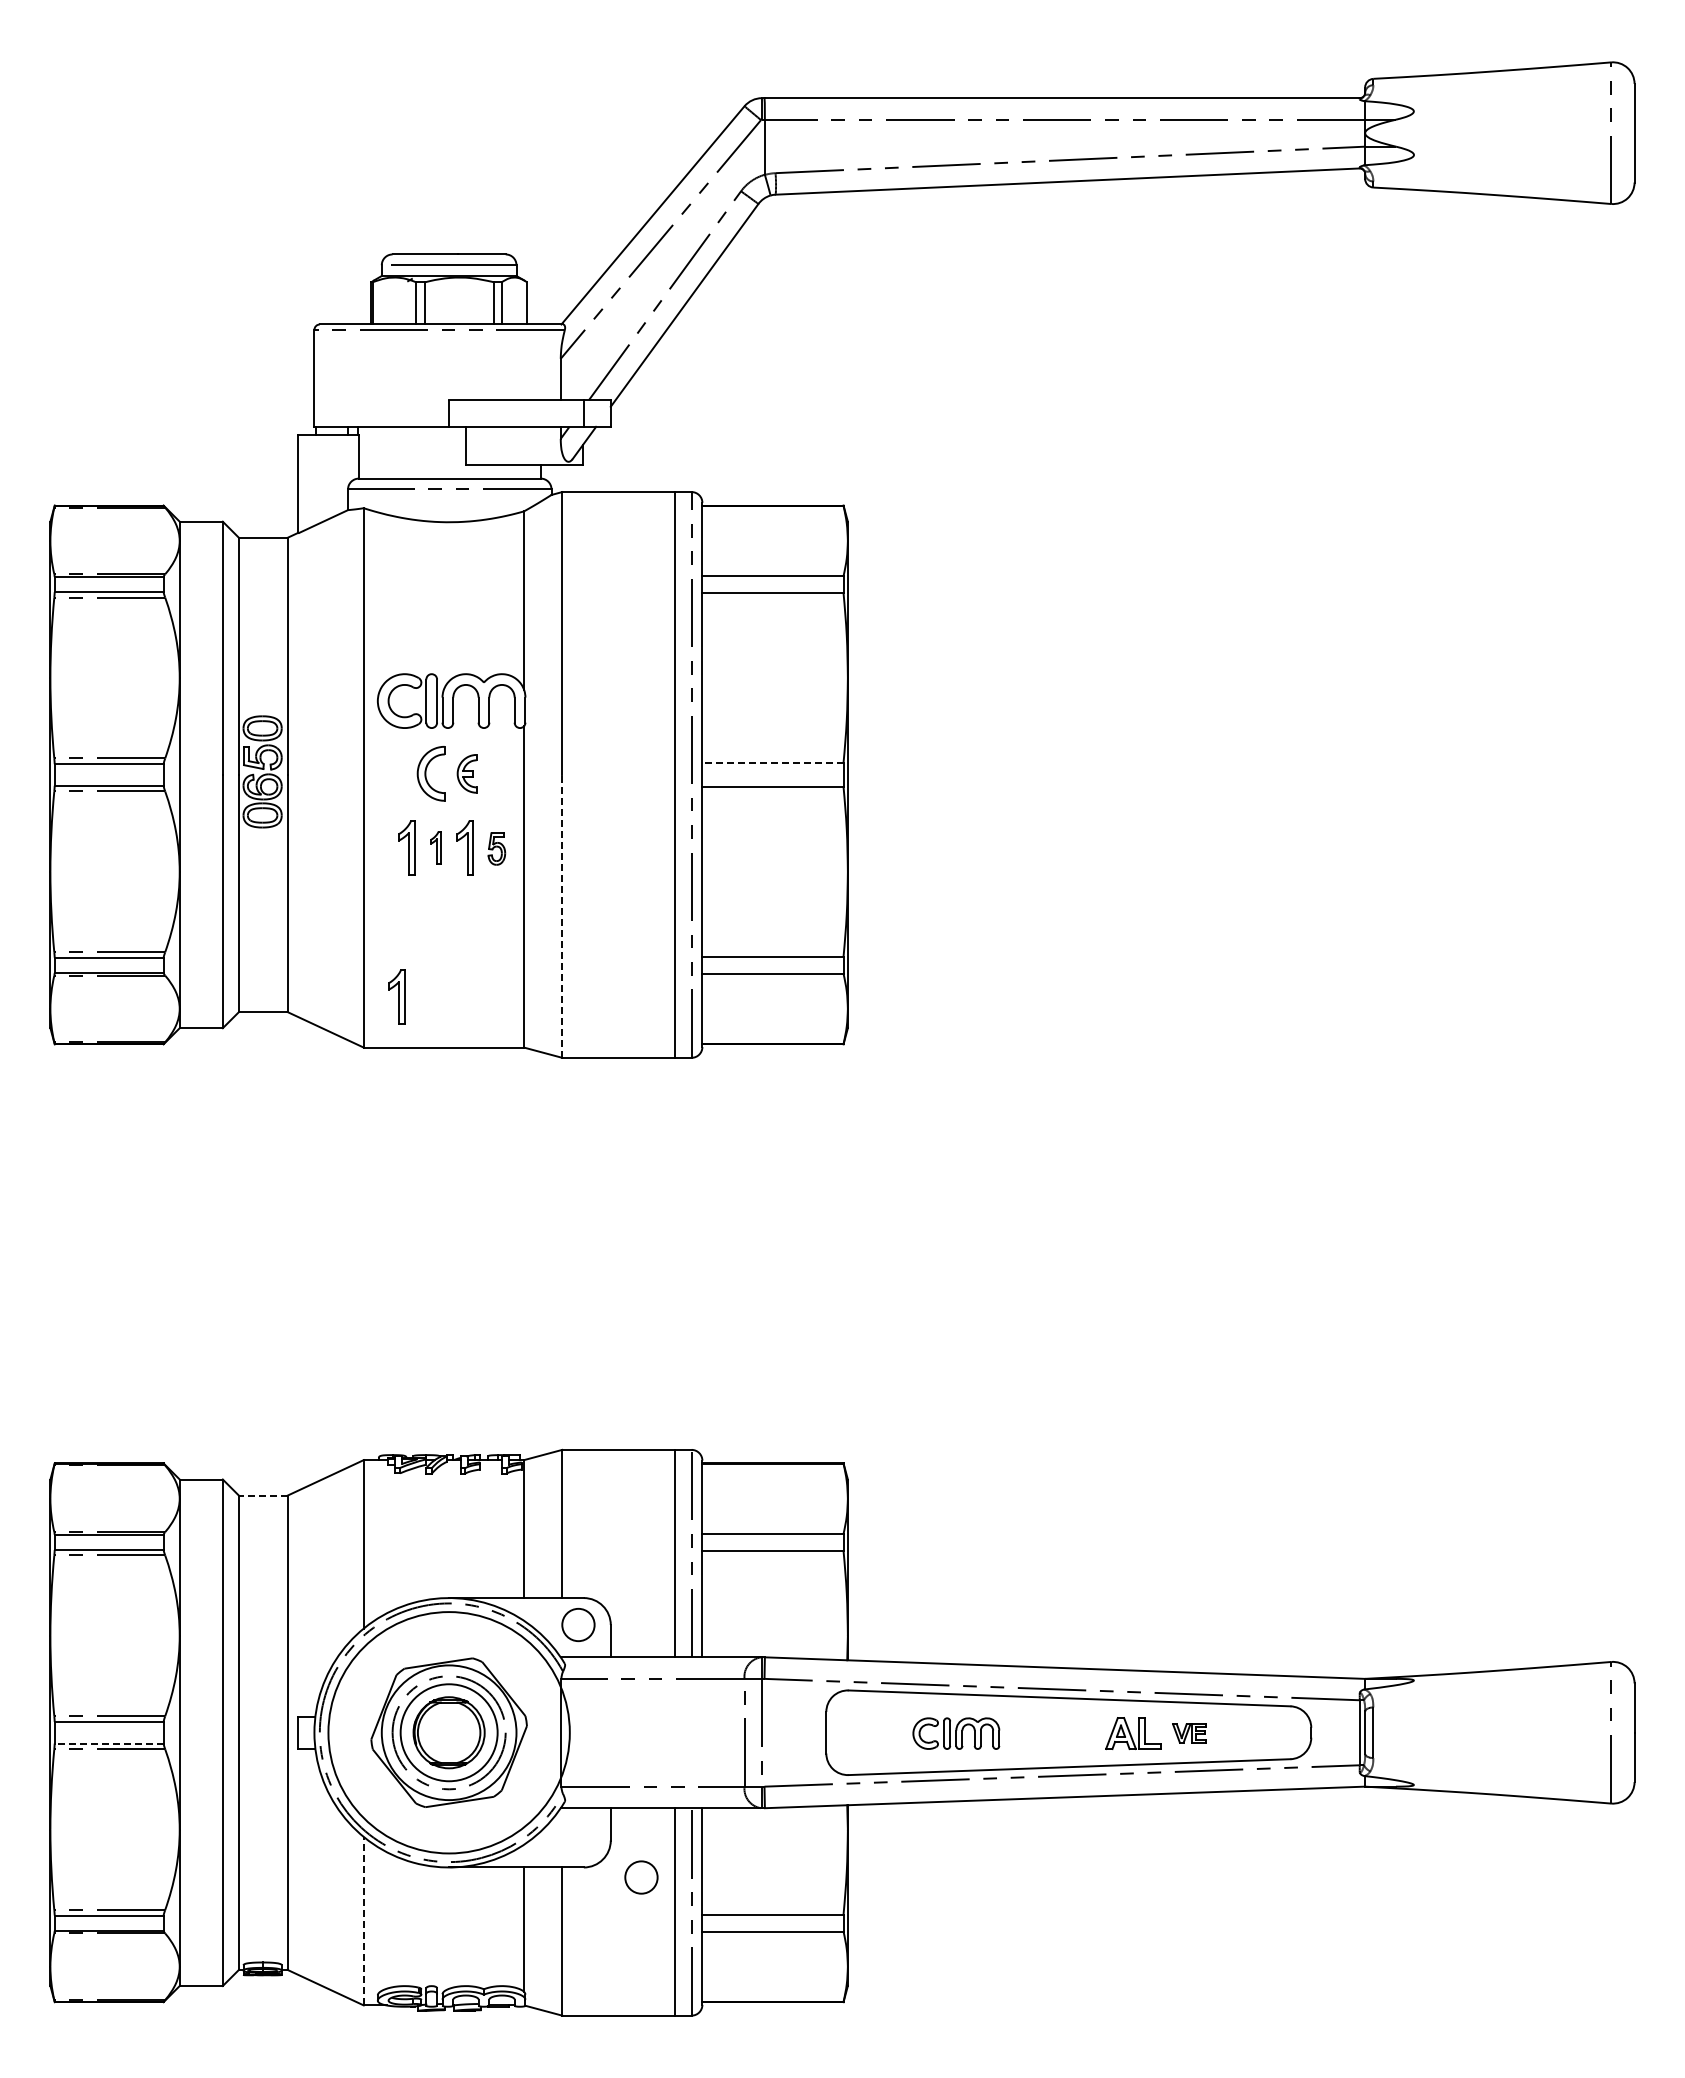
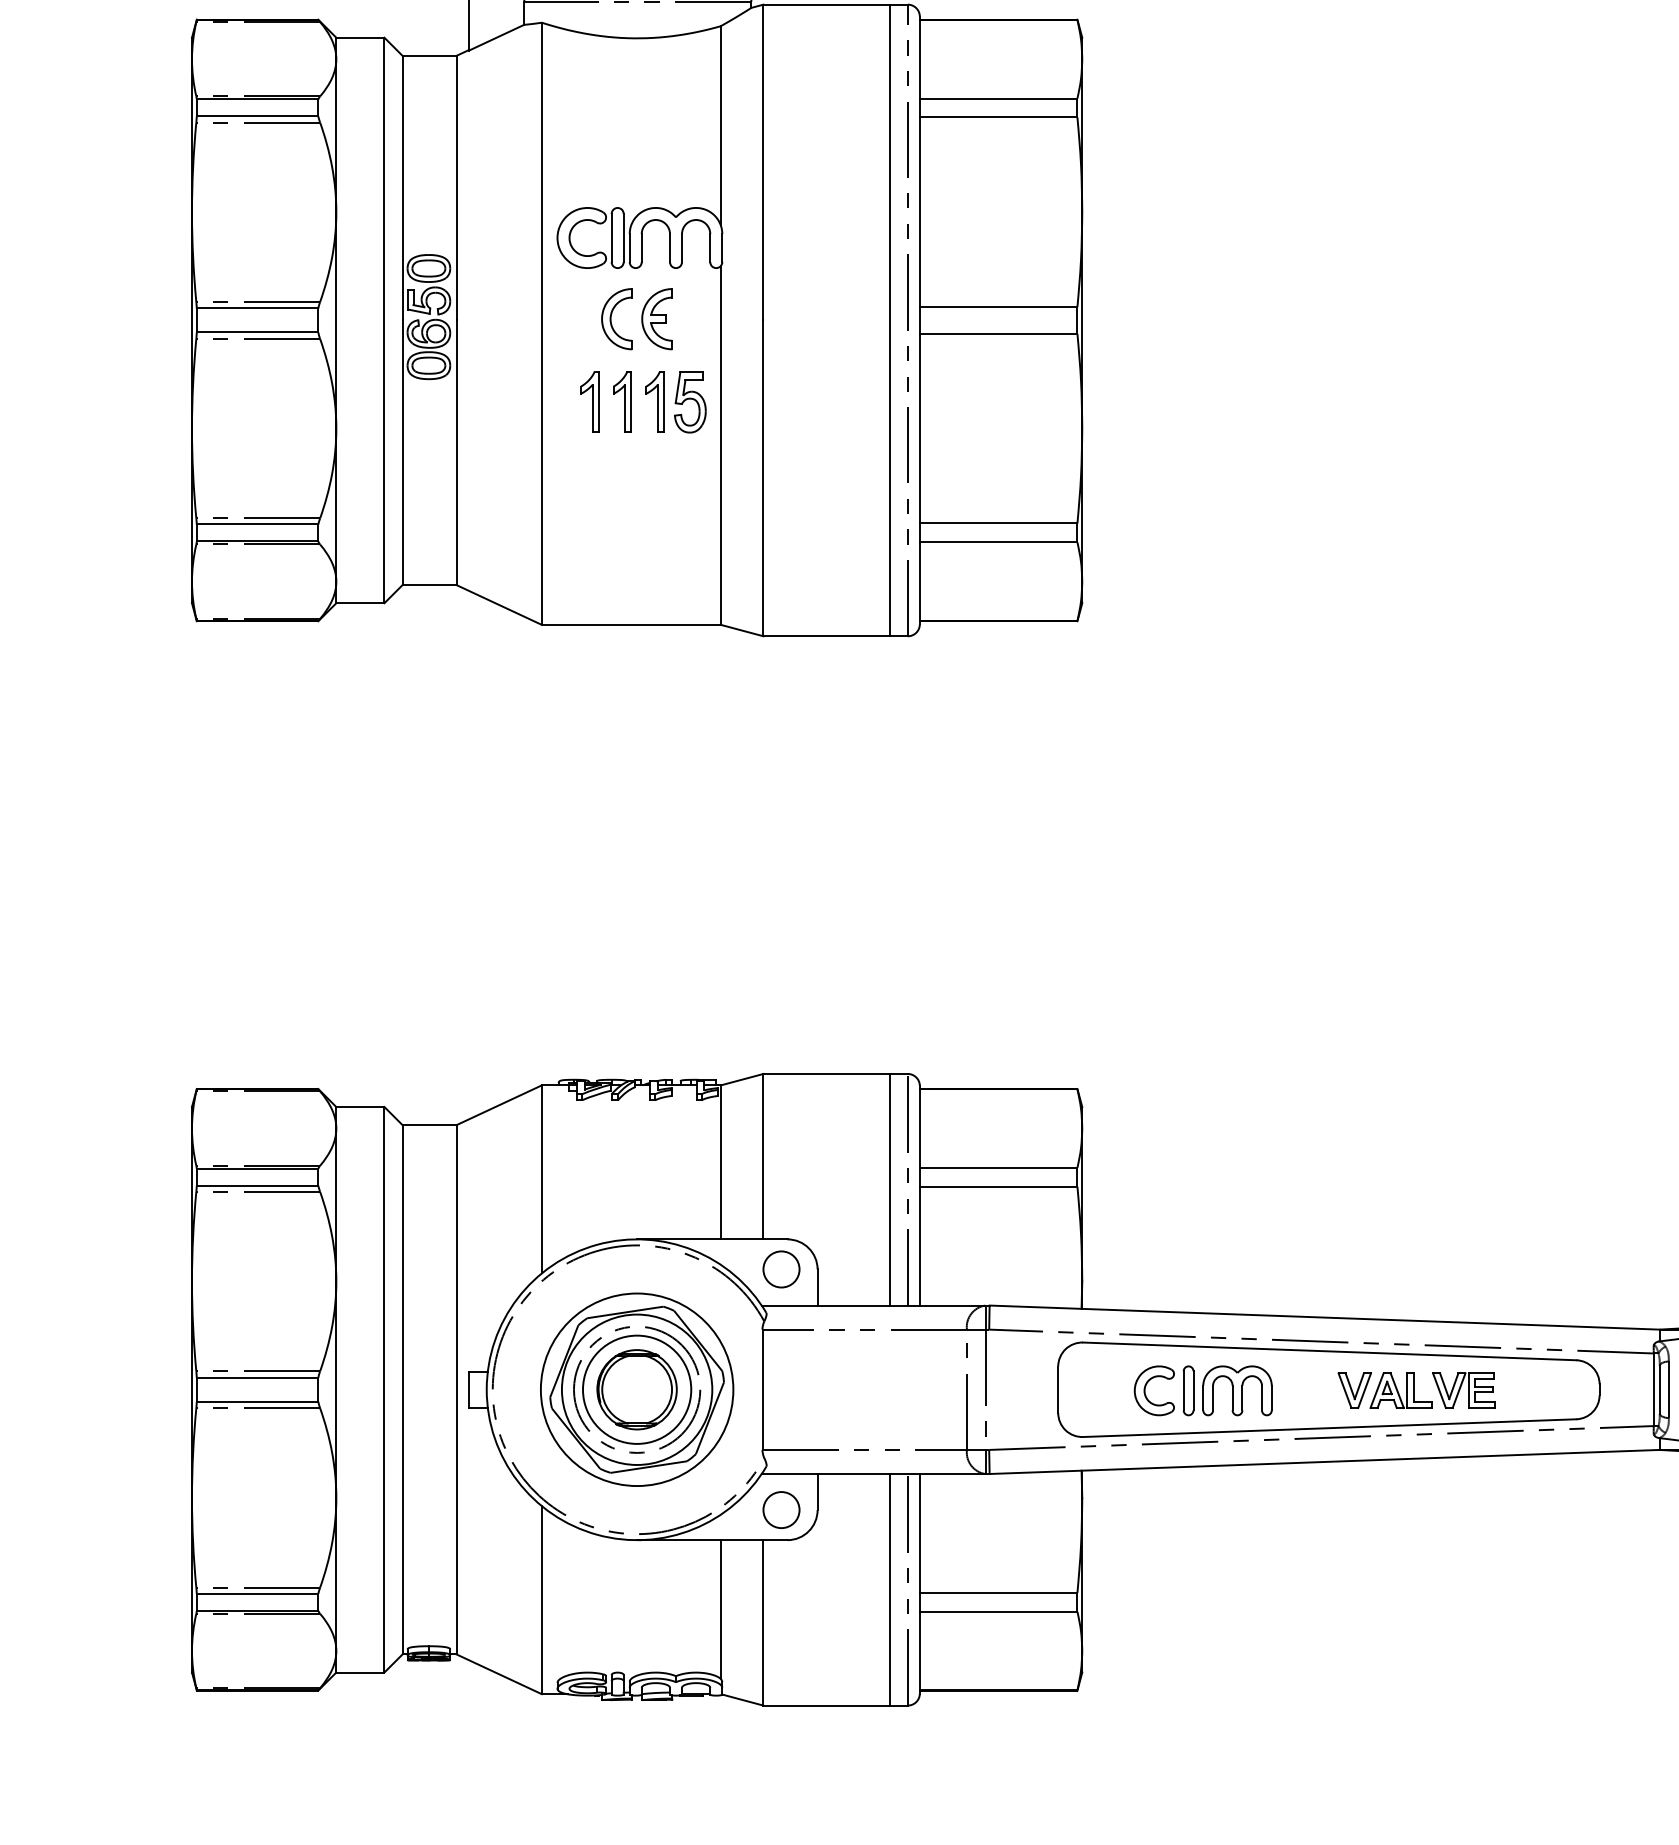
line: (772, 762) -> (998, 306), dashed -> solid
part: (466, 773) -> (656, 318), size x1.43
part: (435, 847) -> (621, 401), size x1.67
part: (496, 848) -> (689, 402), size x1.67
line: (562, 915) -> (763, 477), dashed -> solid
part: (396, 996) -> (578, 567), removed
line: (262, 1495) -> (428, 1124), dashed -> solid
circle: (448, 1732) -> (636, 1389), size x0.71
part: (956, 1733) -> (1203, 1390), size x1.43
part: (1091, 1733) -> (1354, 1390), added
part: (1189, 1733) -> (1463, 1390), size x1.67
line: (108, 1743) -> (256, 1401), dashed -> solid
circle: (641, 1877) -> (781, 1510), moved
line: (363, 1920) -> (541, 1599), dashed -> solid

